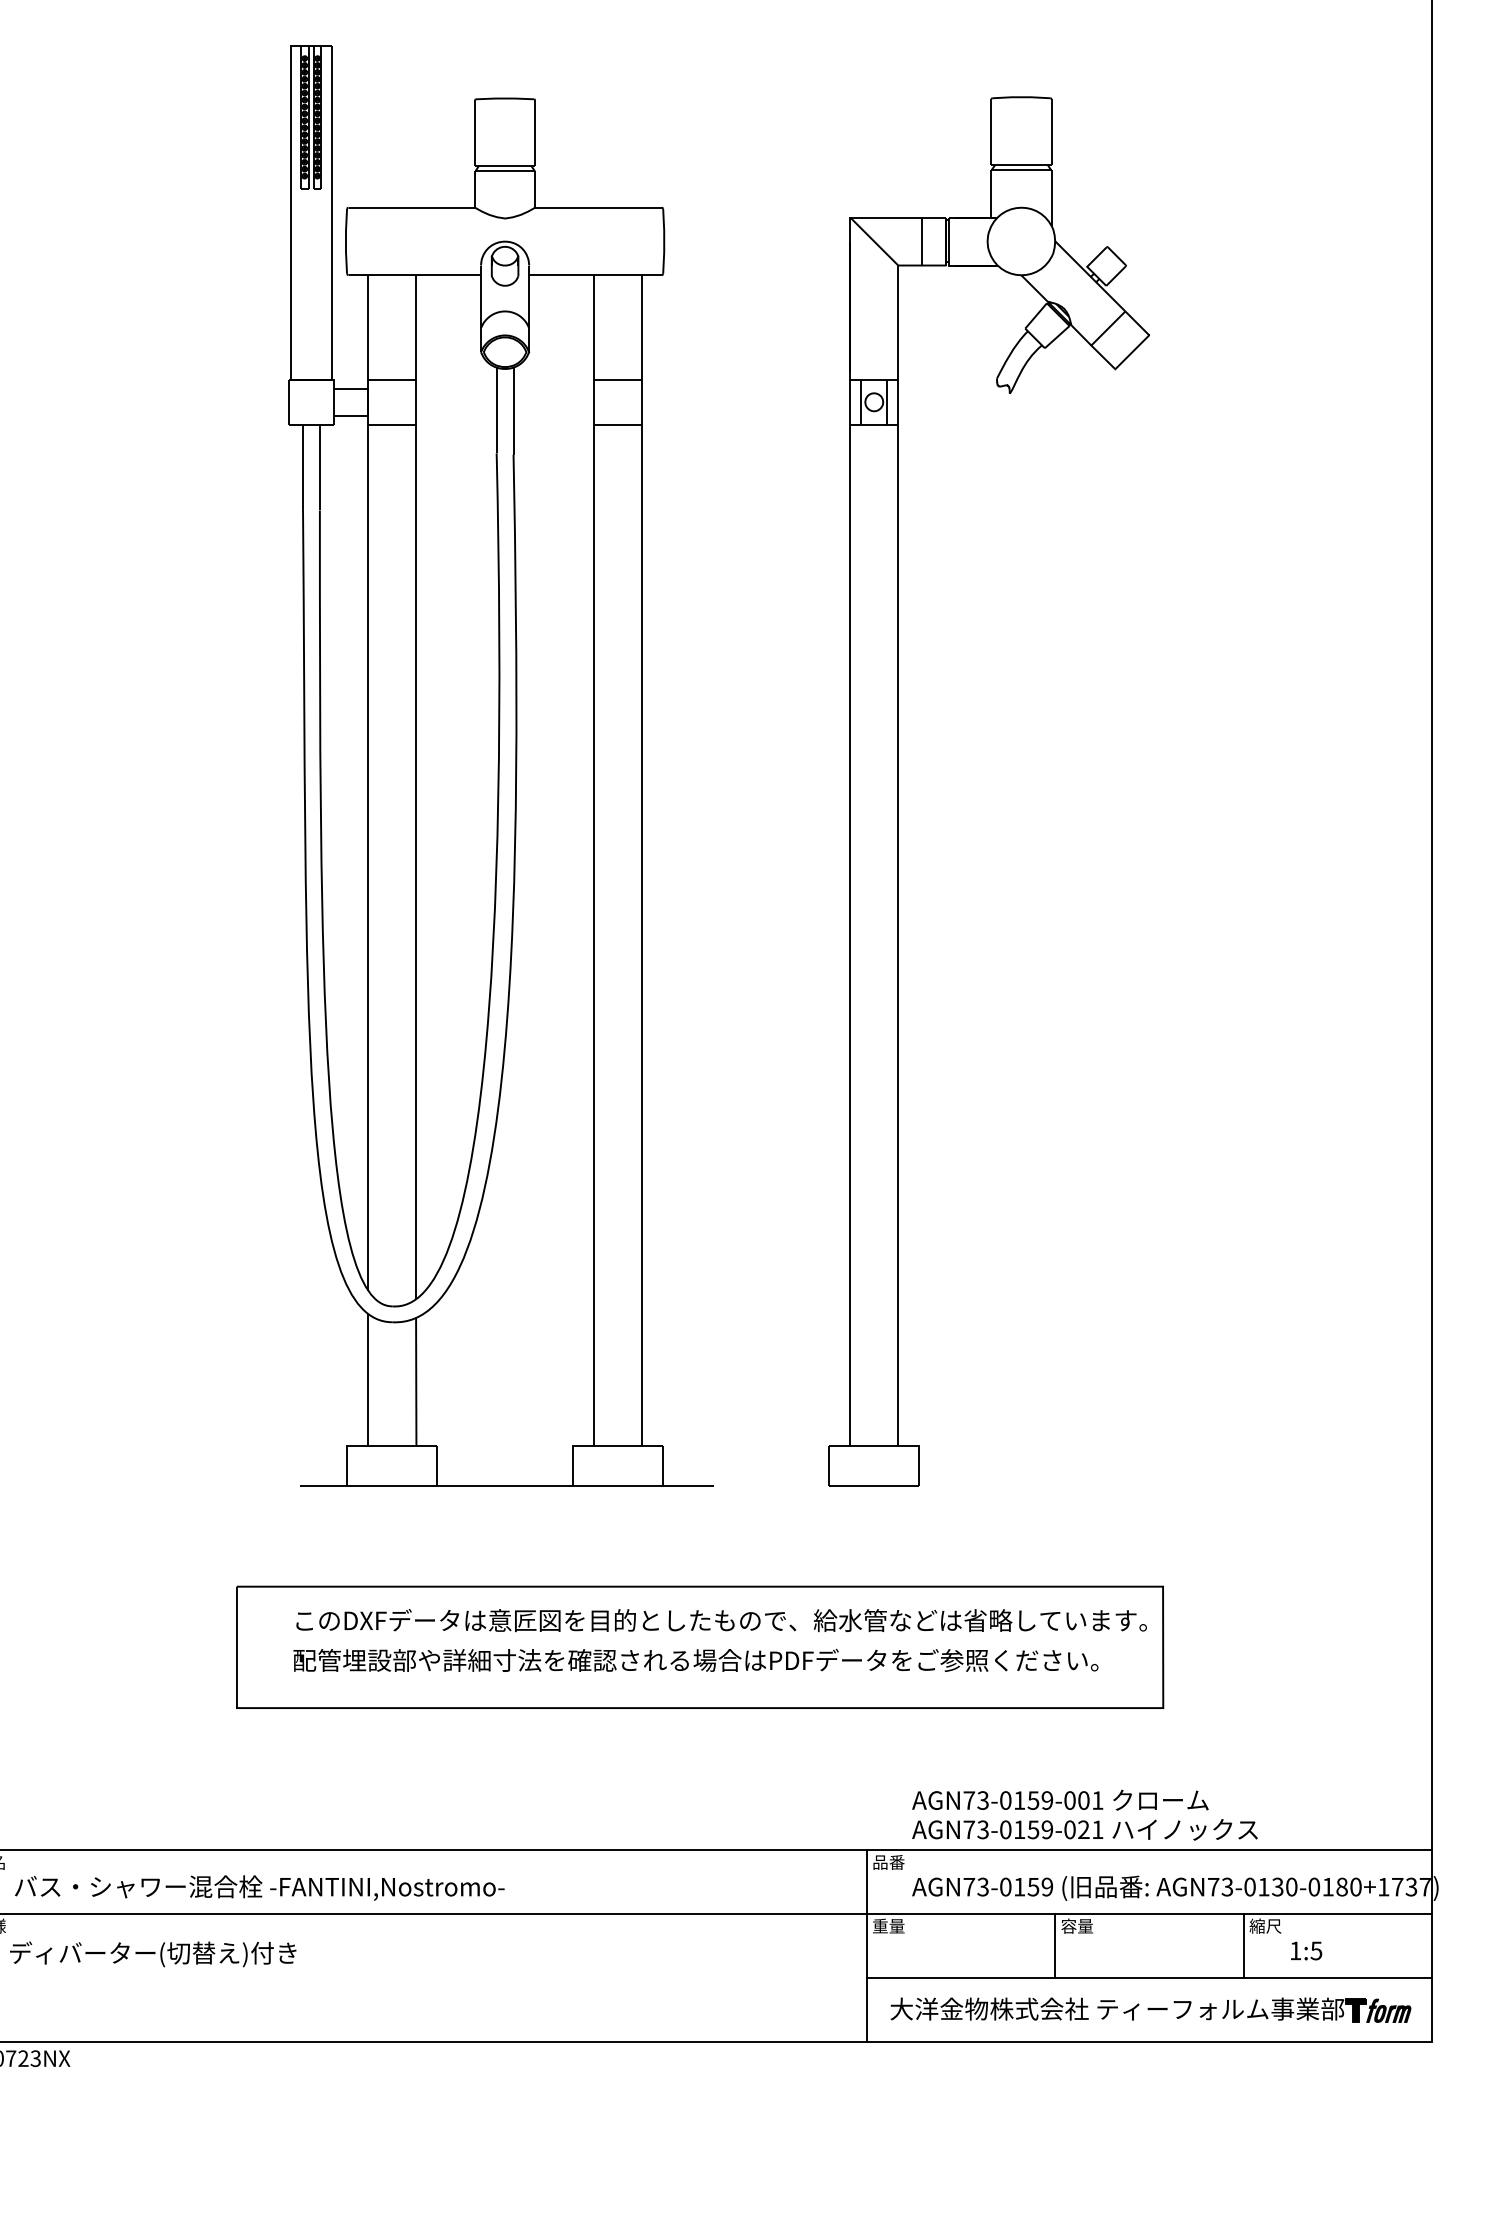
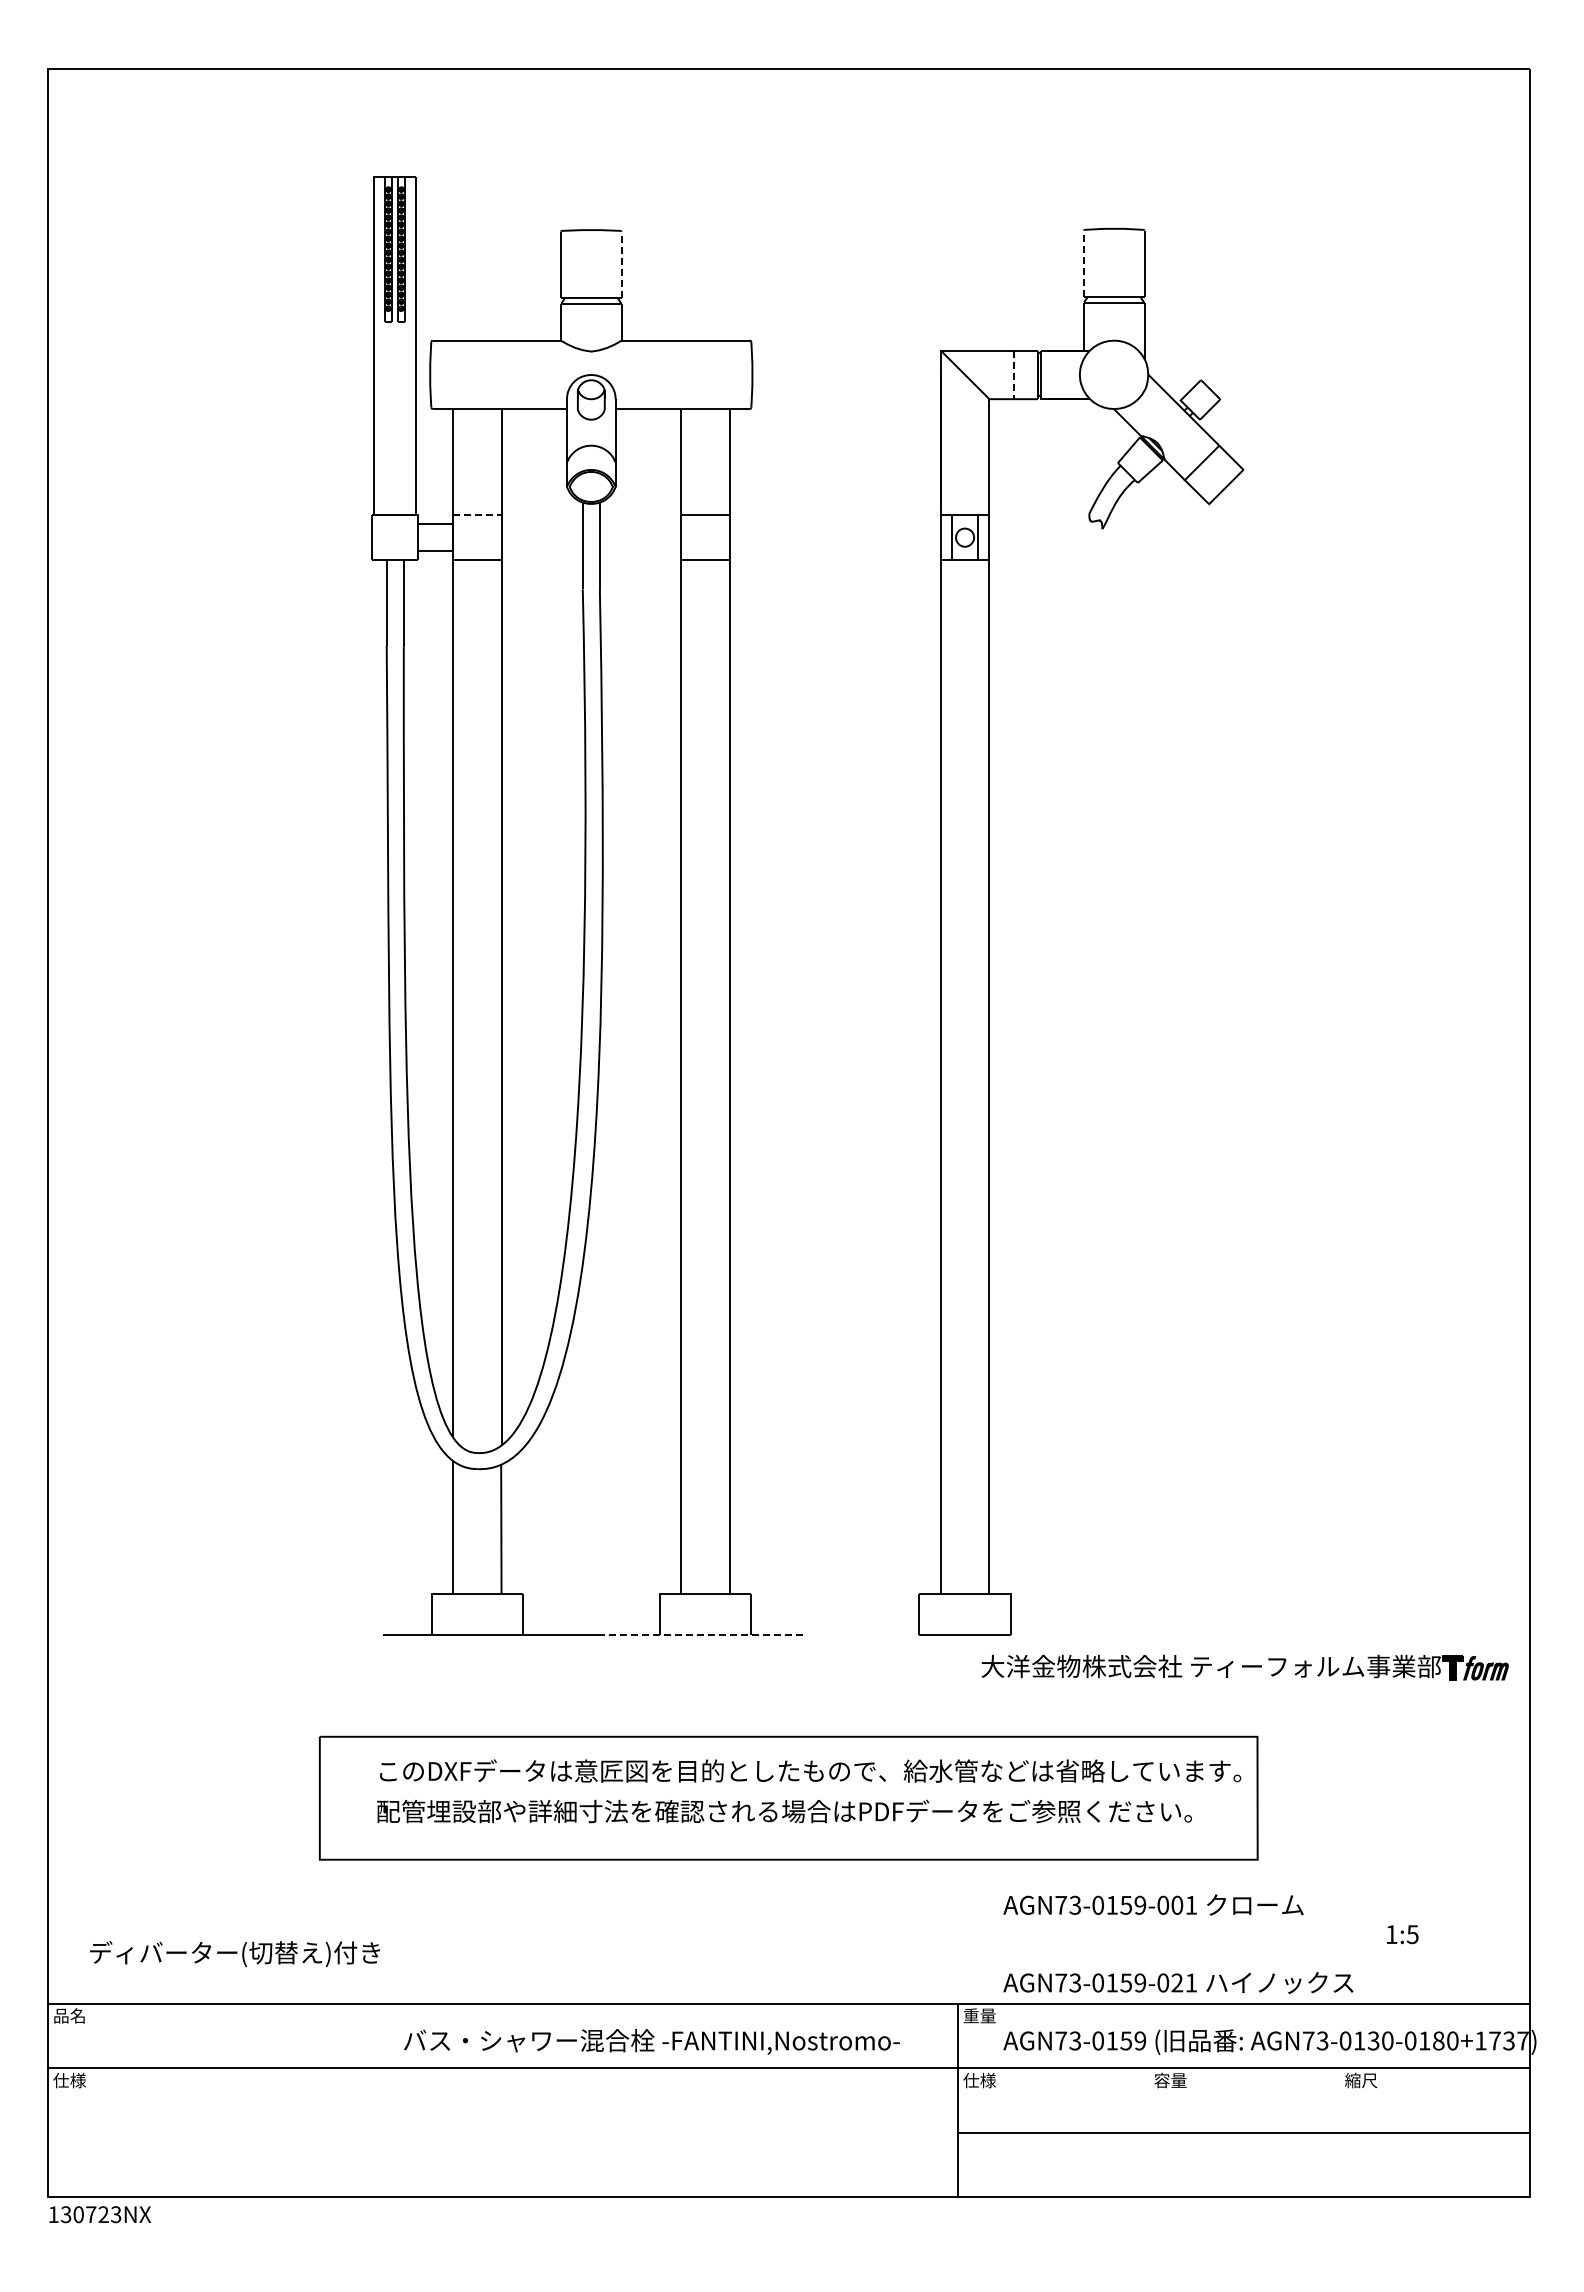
line: (991, 131) -> (1083, 263), solid -> dashed
line: (534, 132) -> (621, 264), solid -> dashed
line: (922, 242) -> (1013, 375), solid -> dashed
line: (392, 379) -> (477, 514), solid -> dashed
line: (614, 1486) -> (702, 1635), solid -> dashed
text: (1060, 1799) -> (1153, 1904), moved
text: (888, 1861) -> (979, 2015), 品番 -> 重量
text: (259, 1887) -> (651, 2041), moved
text: (888, 1926) -> (979, 2080), 重量 -> 仕様
line: (1055, 1945) -> (1148, 2100), removed
line: (1244, 1945) -> (1339, 2100), removed
text: (1306, 1950) -> (1402, 1934), moved
text: (152, 1954) -> (234, 1954), moved
part: (1150, 2010) -> (1244, 1667), moved

